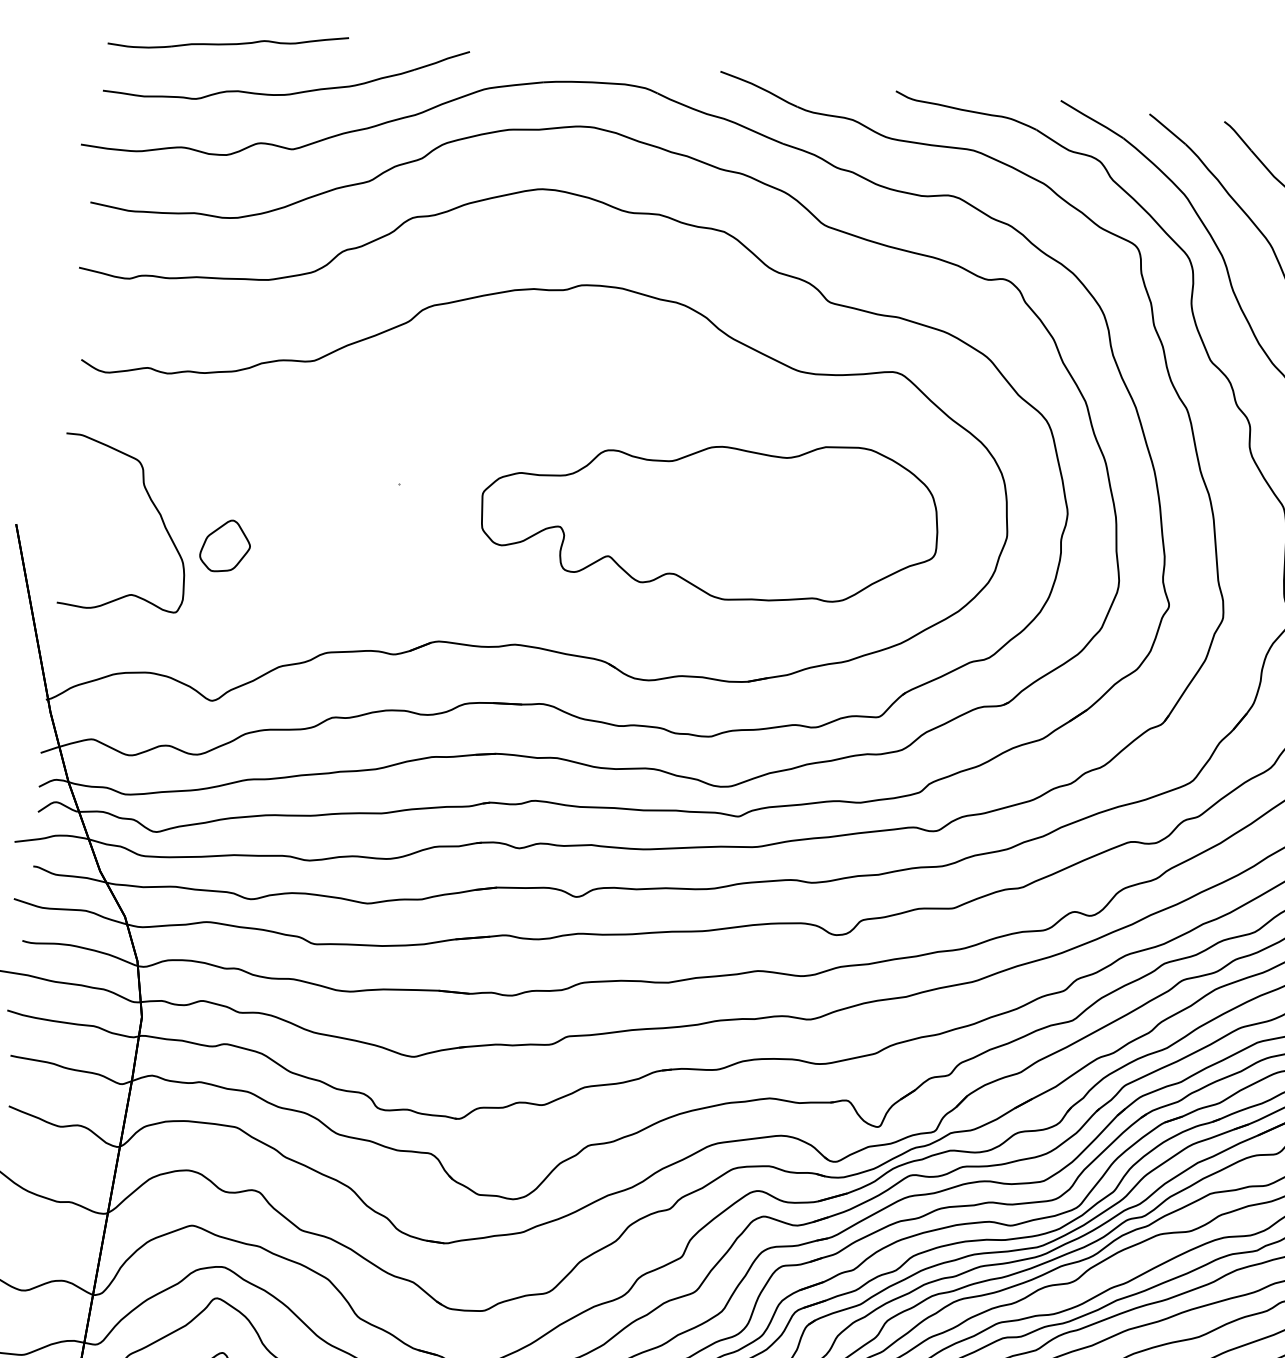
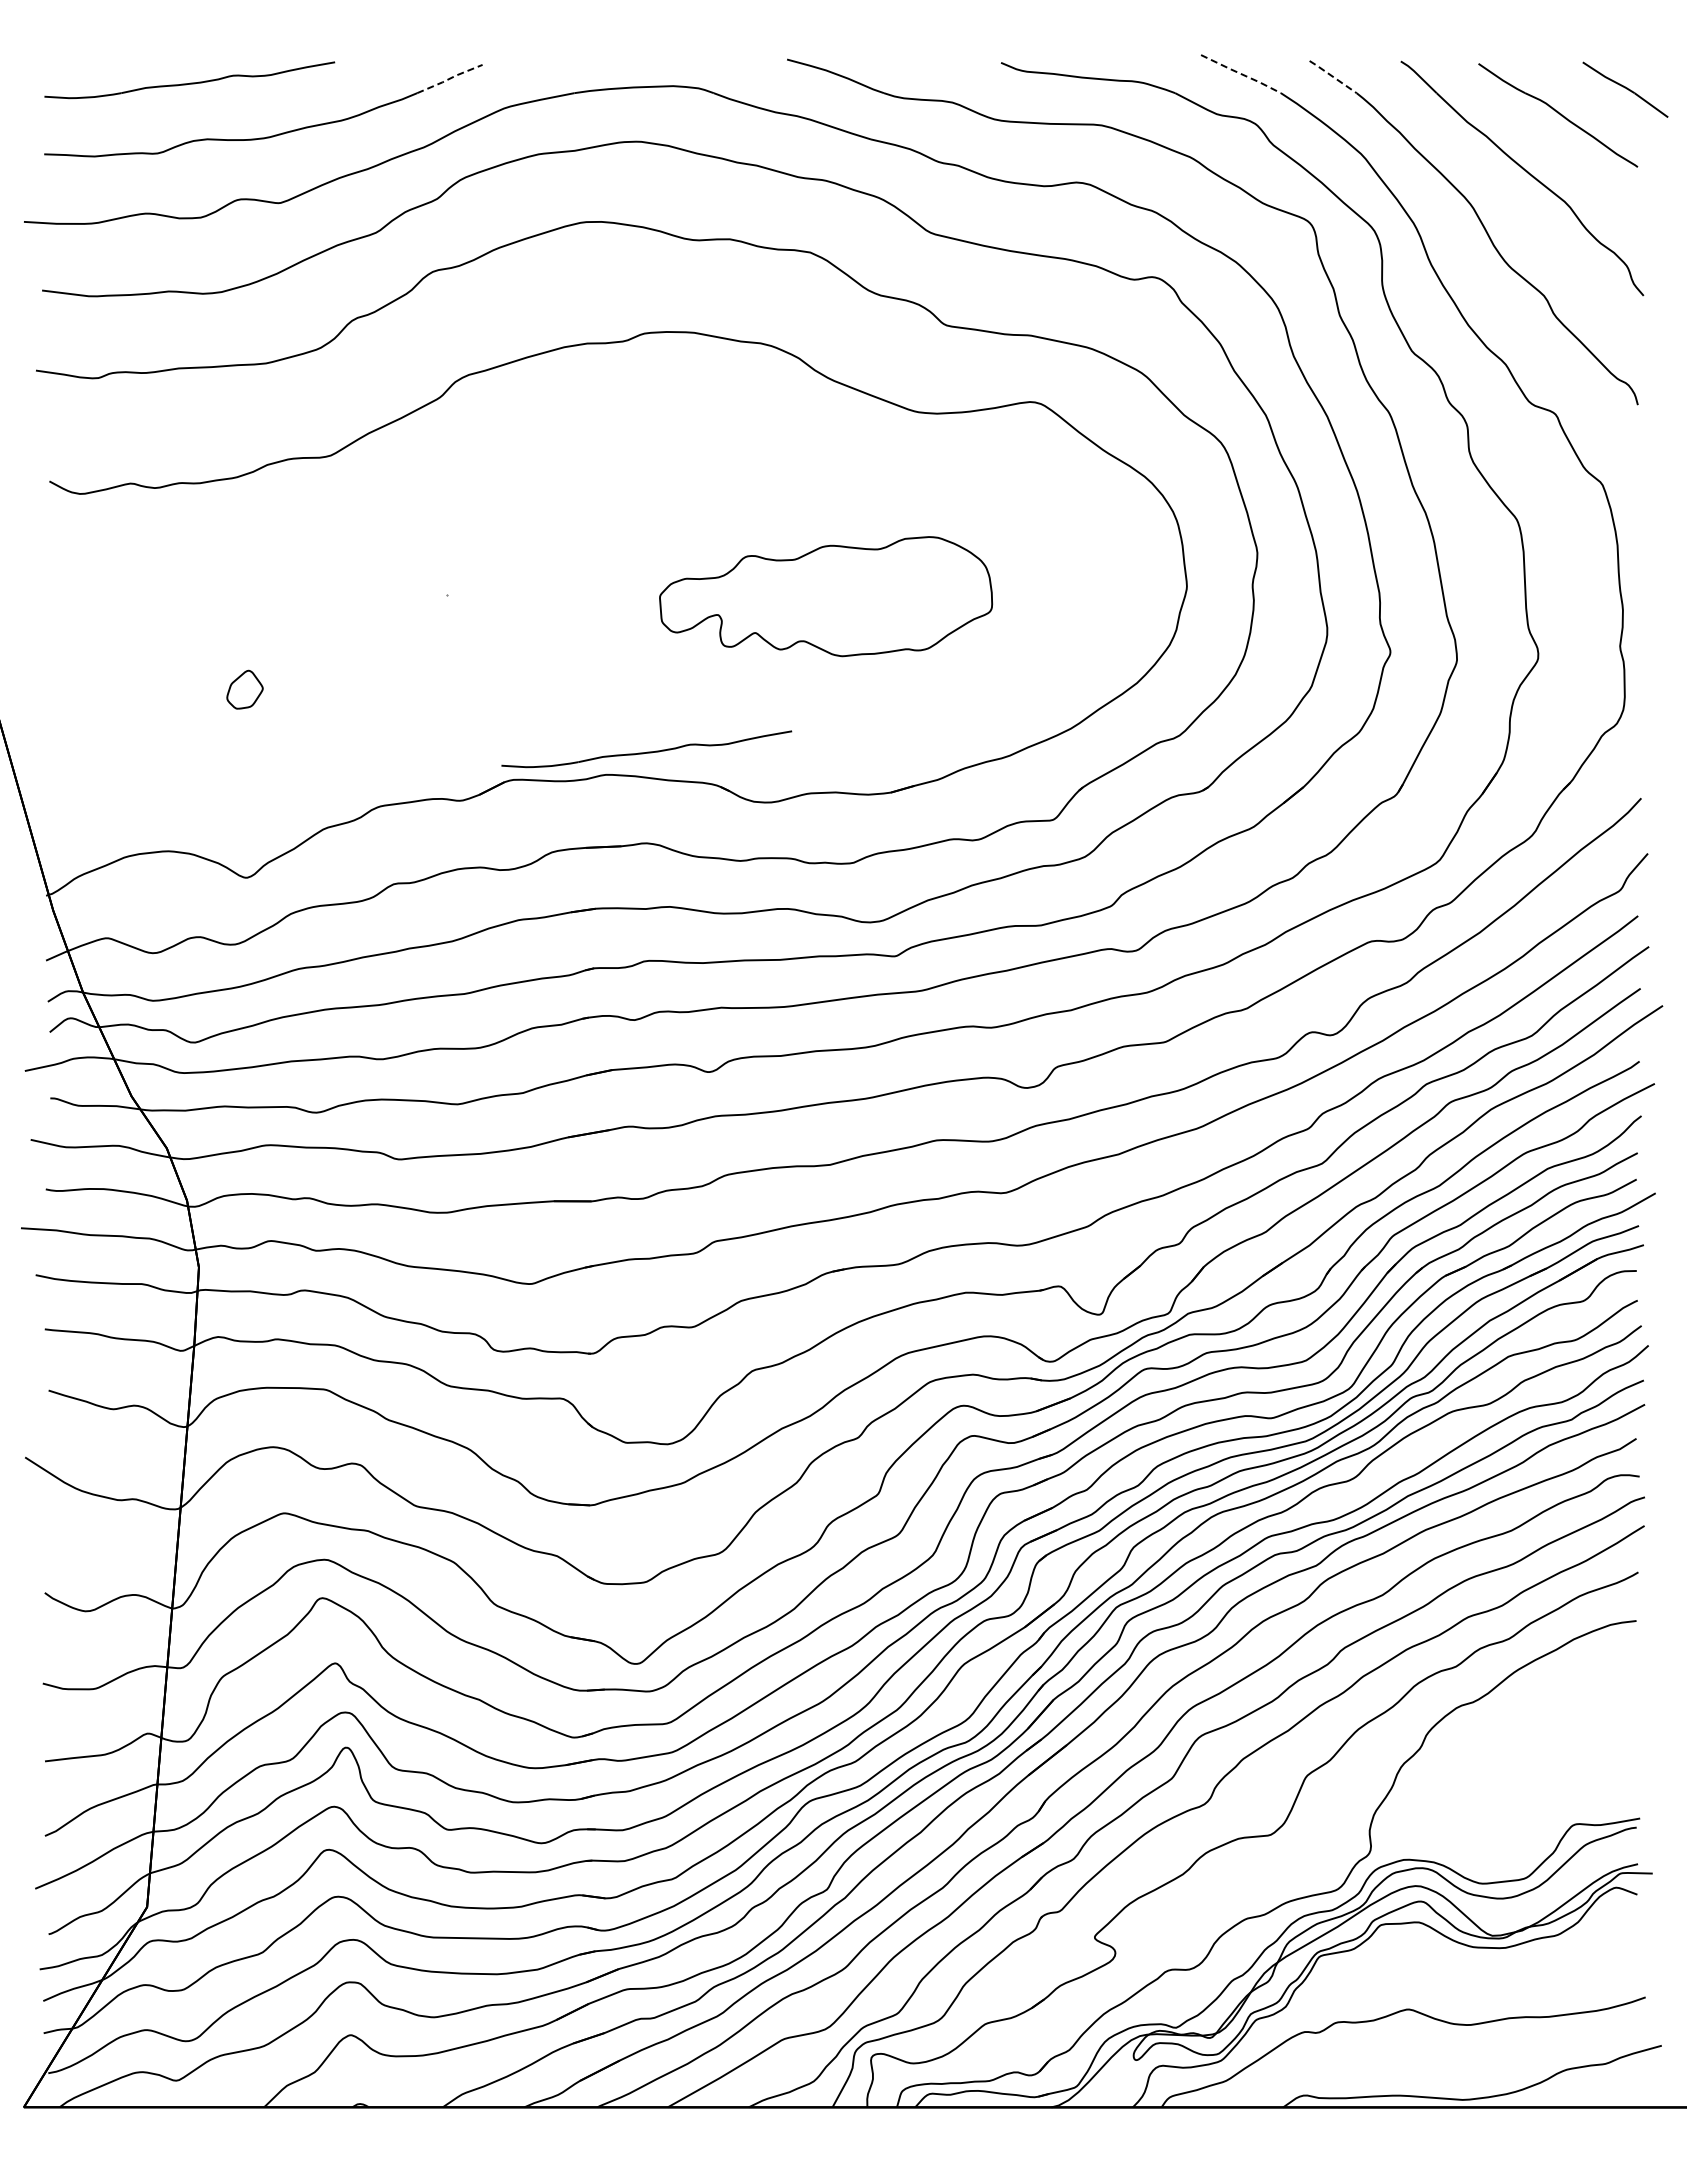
line: (442, 60) -> (450, 78), solid -> dashed
line: (1092, 119) -> (1241, 74), solid -> dashed
line: (1167, 128) -> (1333, 76), solid -> dashed
curve: (154, 507) -> (155, 651), removed
part: (709, 515) -> (825, 596), size x0.6
part: (225, 546) -> (244, 689), size x0.6
part: (550, 627) -> (646, 749), added

